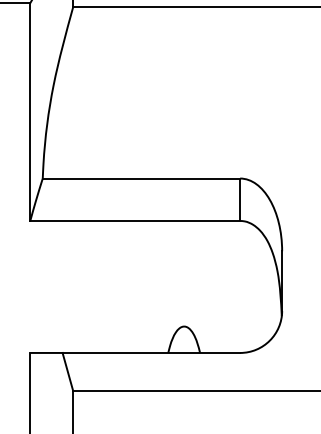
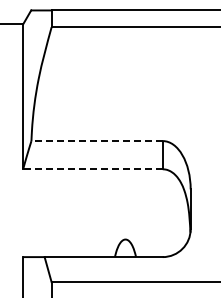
line: (142, 179) -> (97, 141), solid -> dashed
line: (134, 221) -> (92, 169), solid -> dashed

